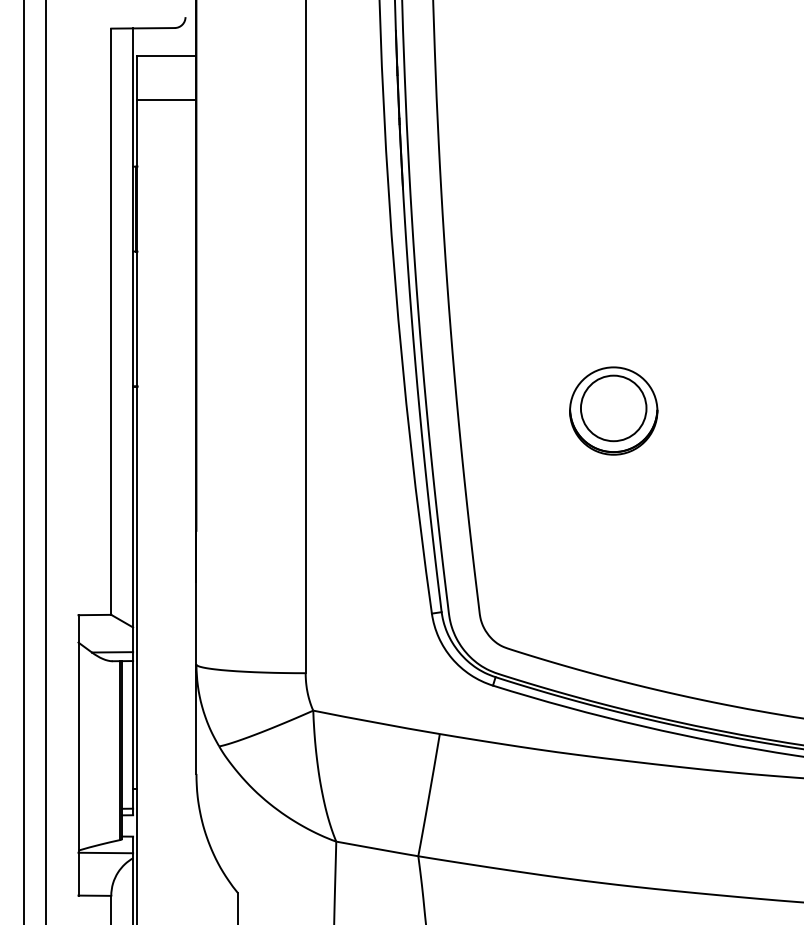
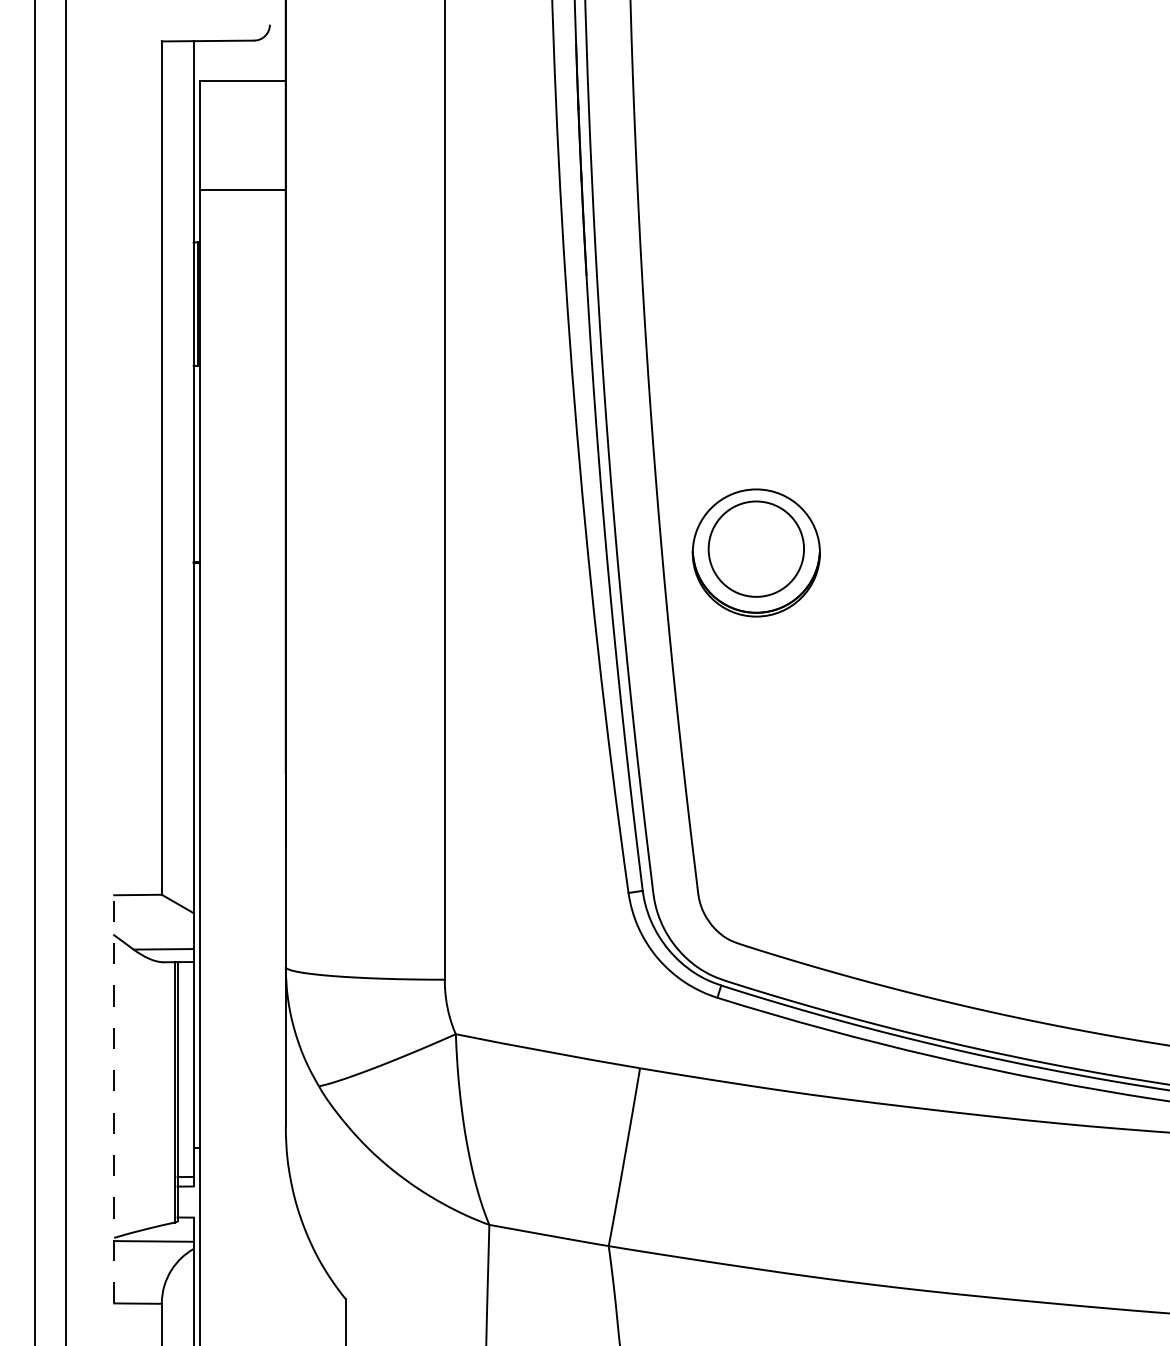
line: (166, 99) -> (242, 189), moved
part: (613, 410) -> (756, 552), moved
line: (78, 754) -> (114, 1098), solid -> dashed

